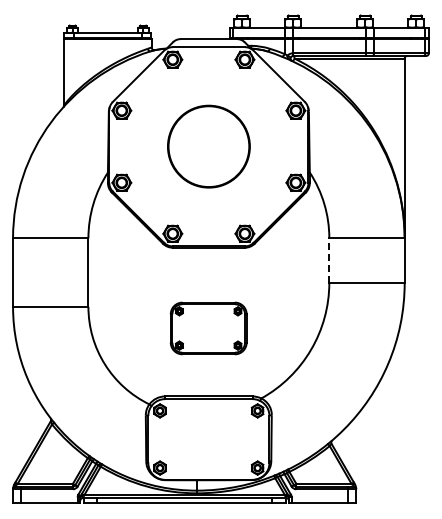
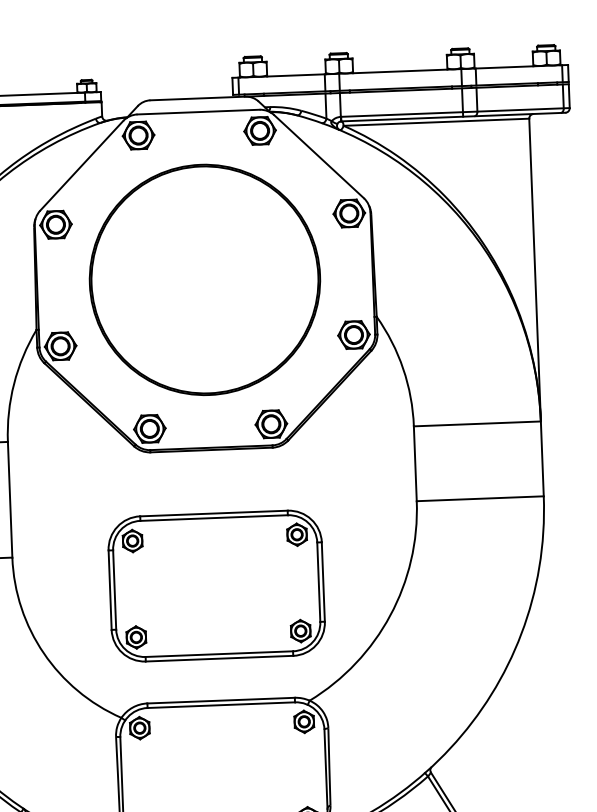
part: (208, 146) -> (204, 279), size x1.67
line: (329, 260) -> (415, 463), dashed -> solid
part: (208, 328) -> (216, 586), size x1.67

